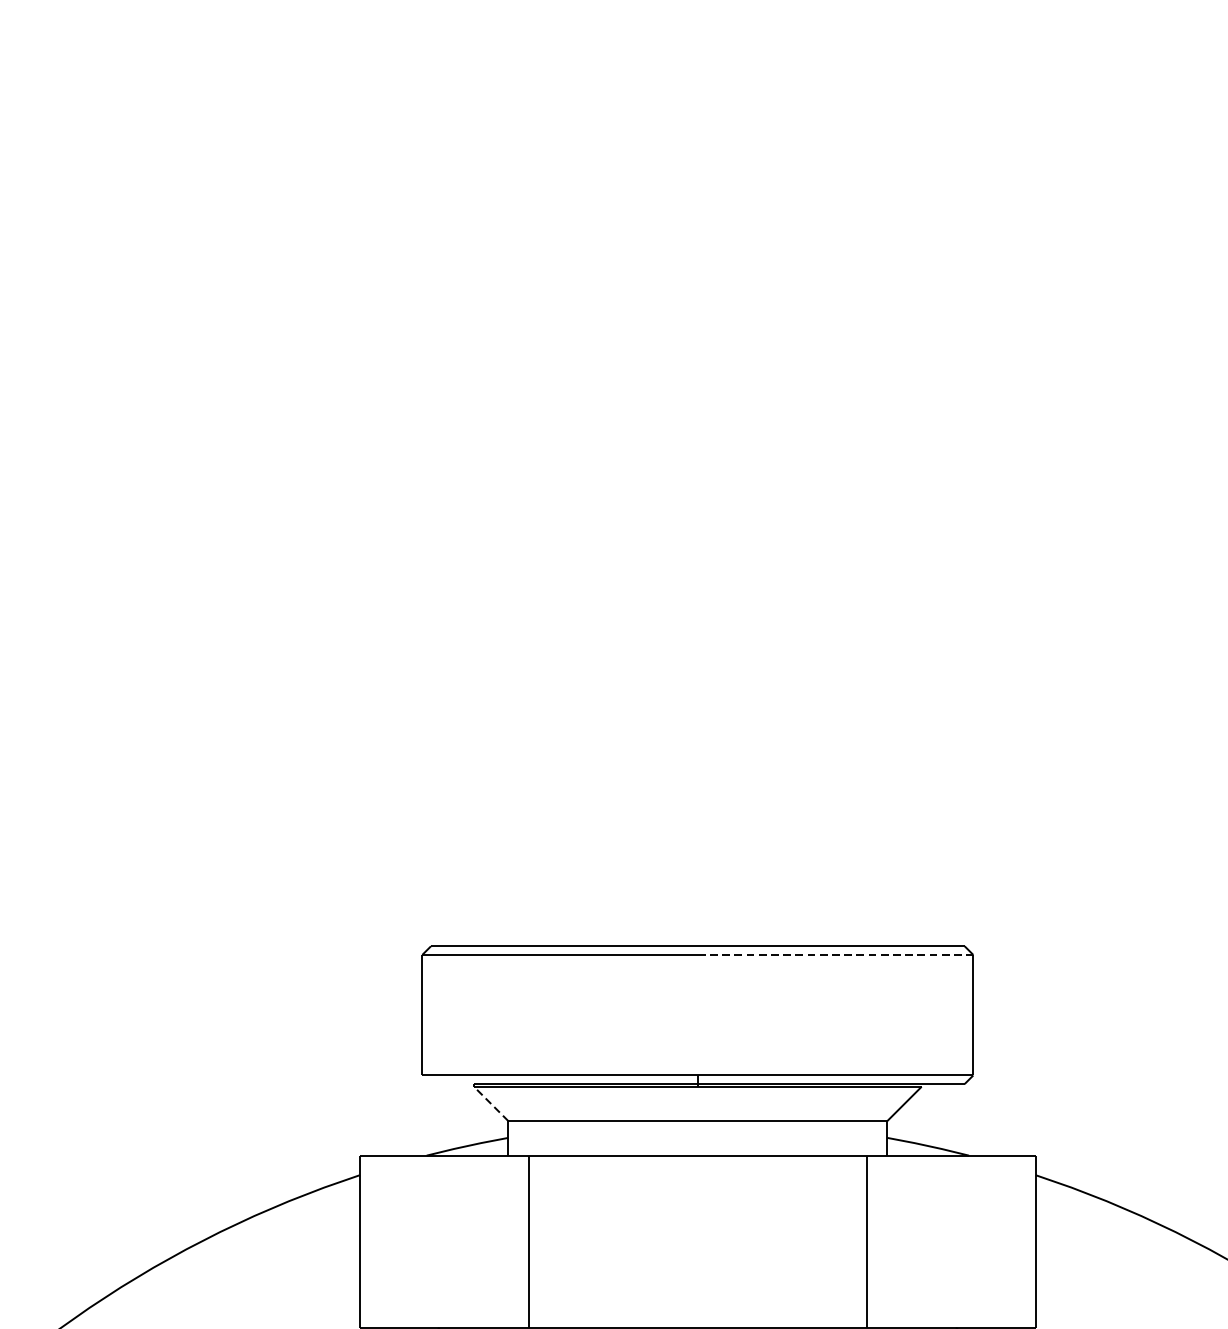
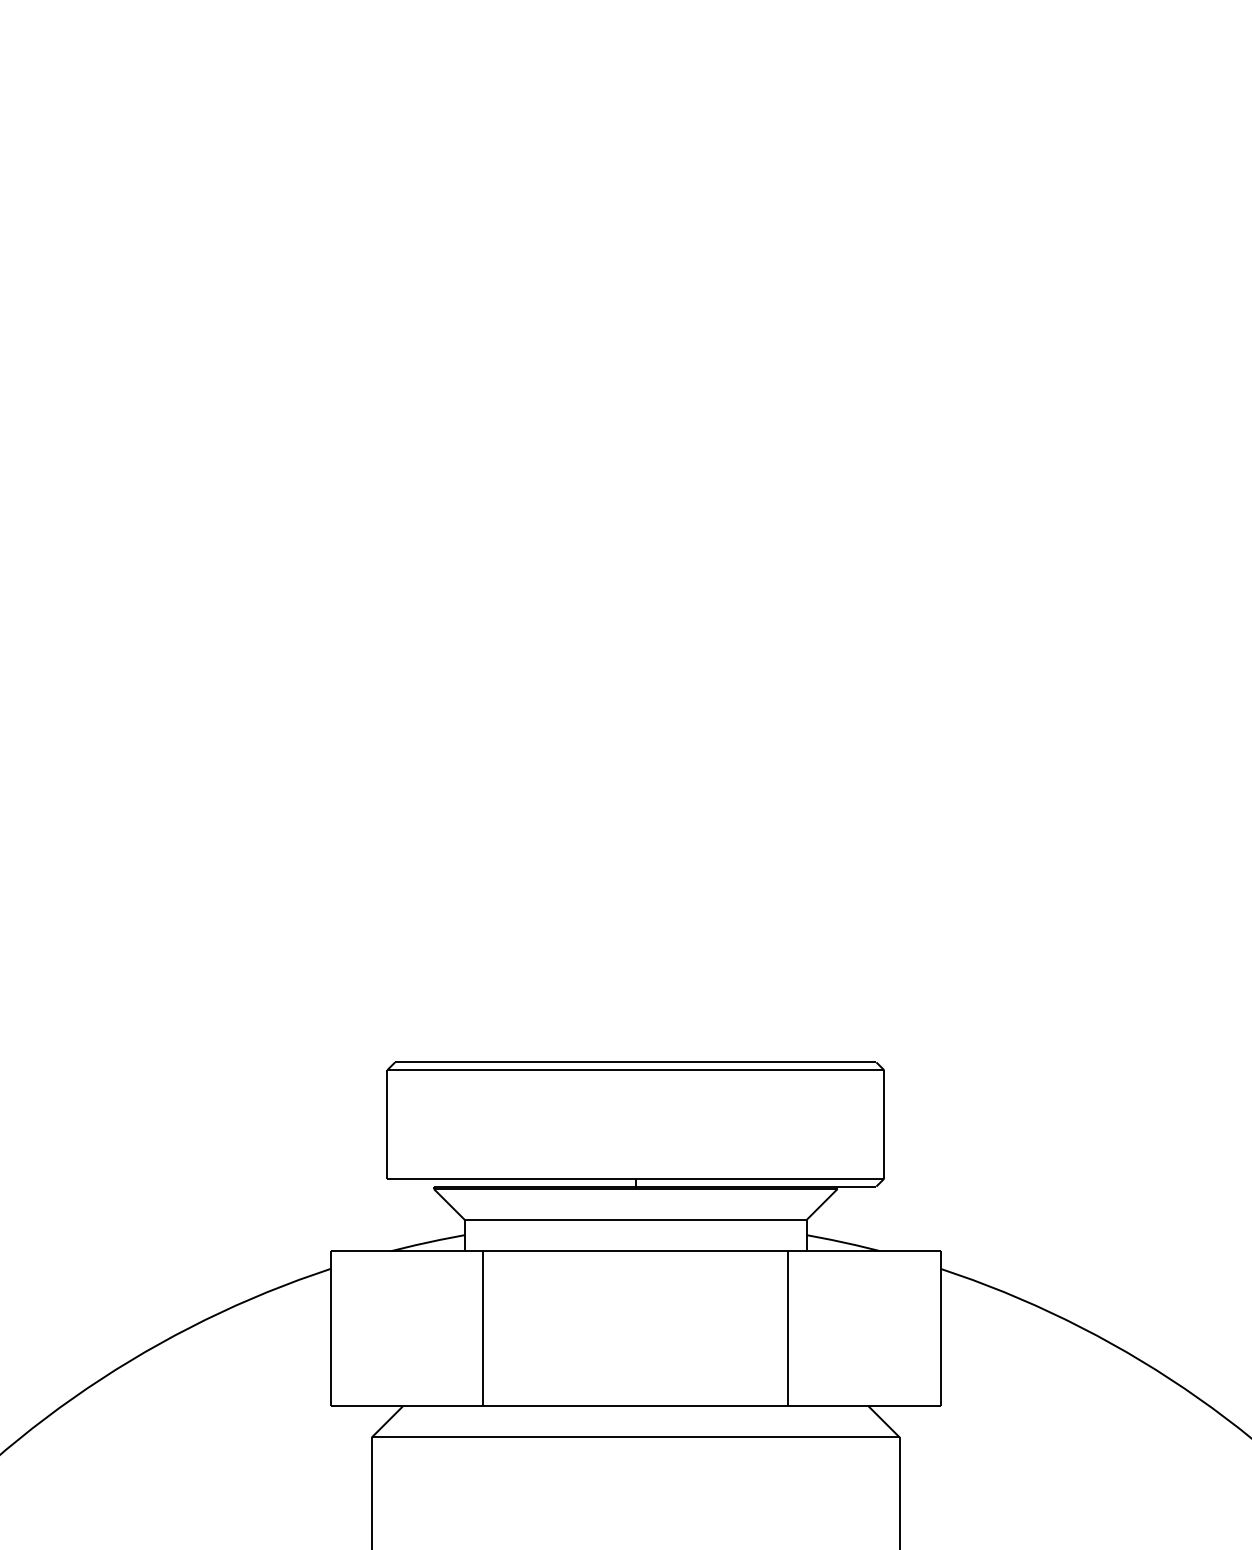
line: (836, 955) -> (760, 1070), dashed -> solid
line: (491, 1103) -> (449, 1204), dashed -> solid

